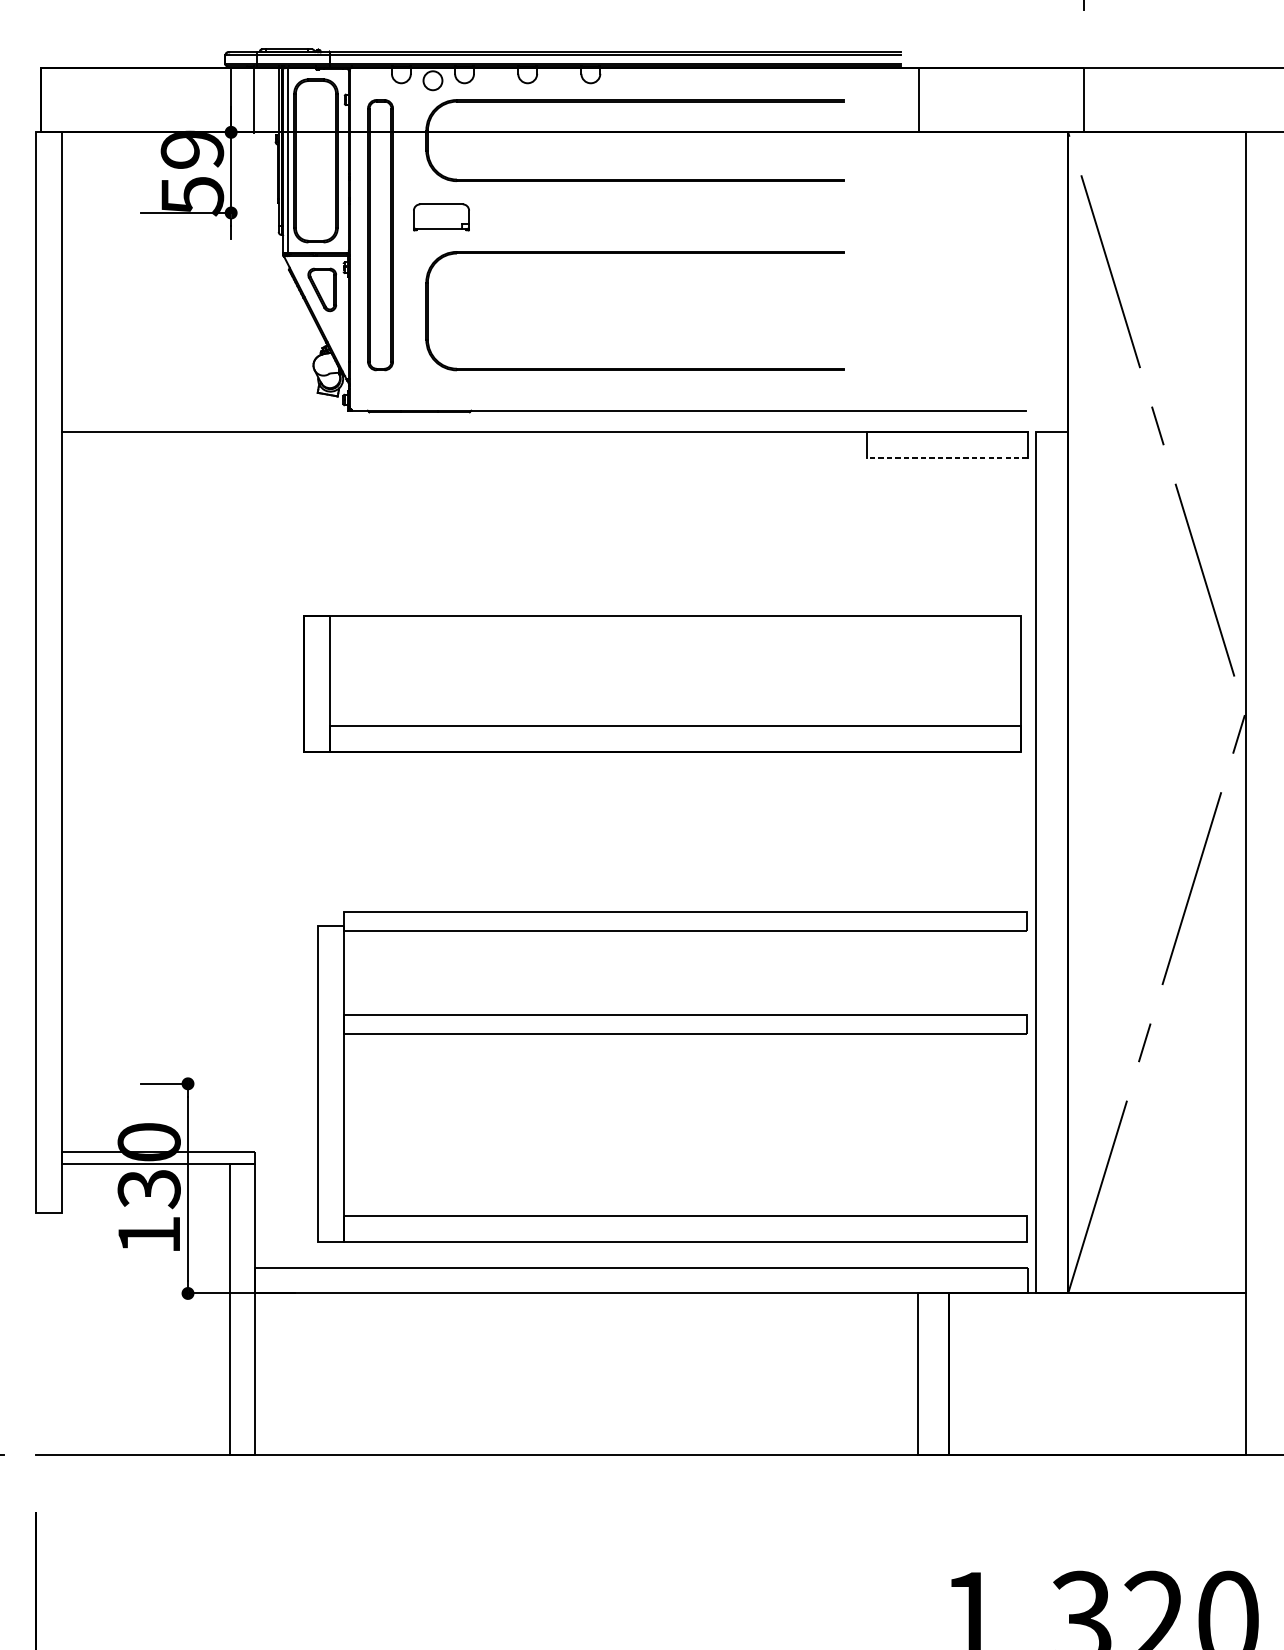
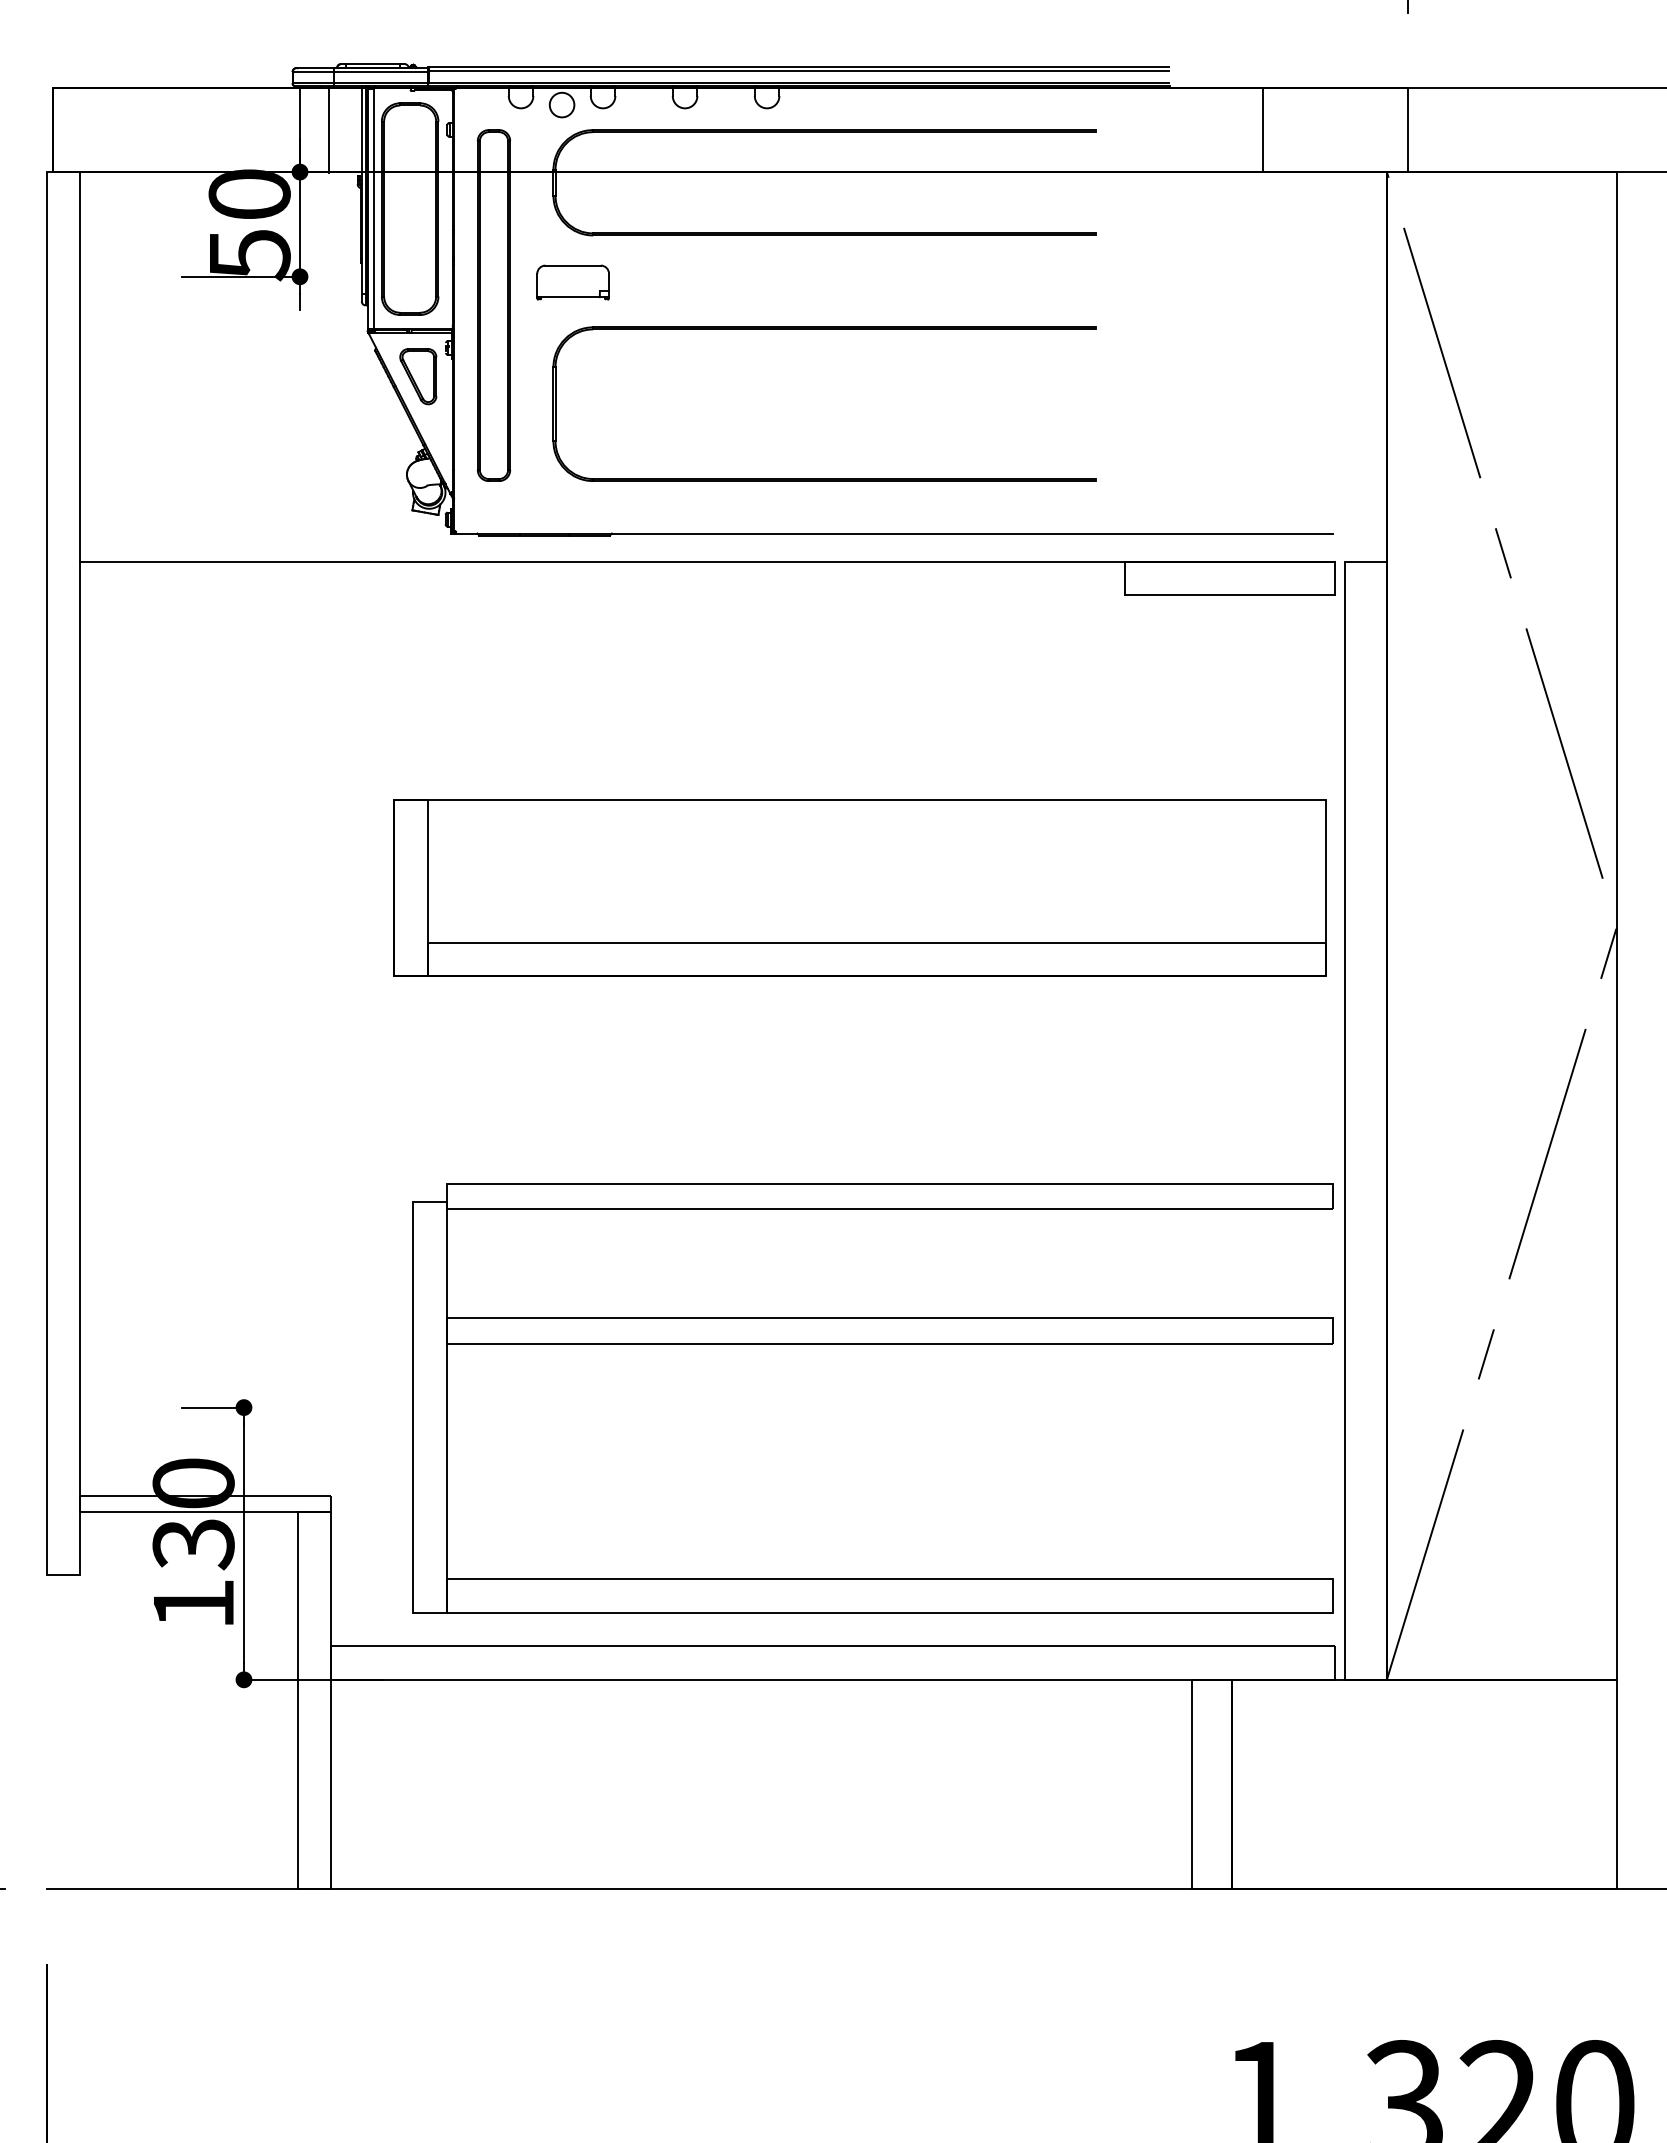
line: (919, 100) -> (1263, 130), moved
text: (192, 149) -> (249, 194), 59 -> 50
line: (946, 458) -> (1229, 595), dashed -> solid

